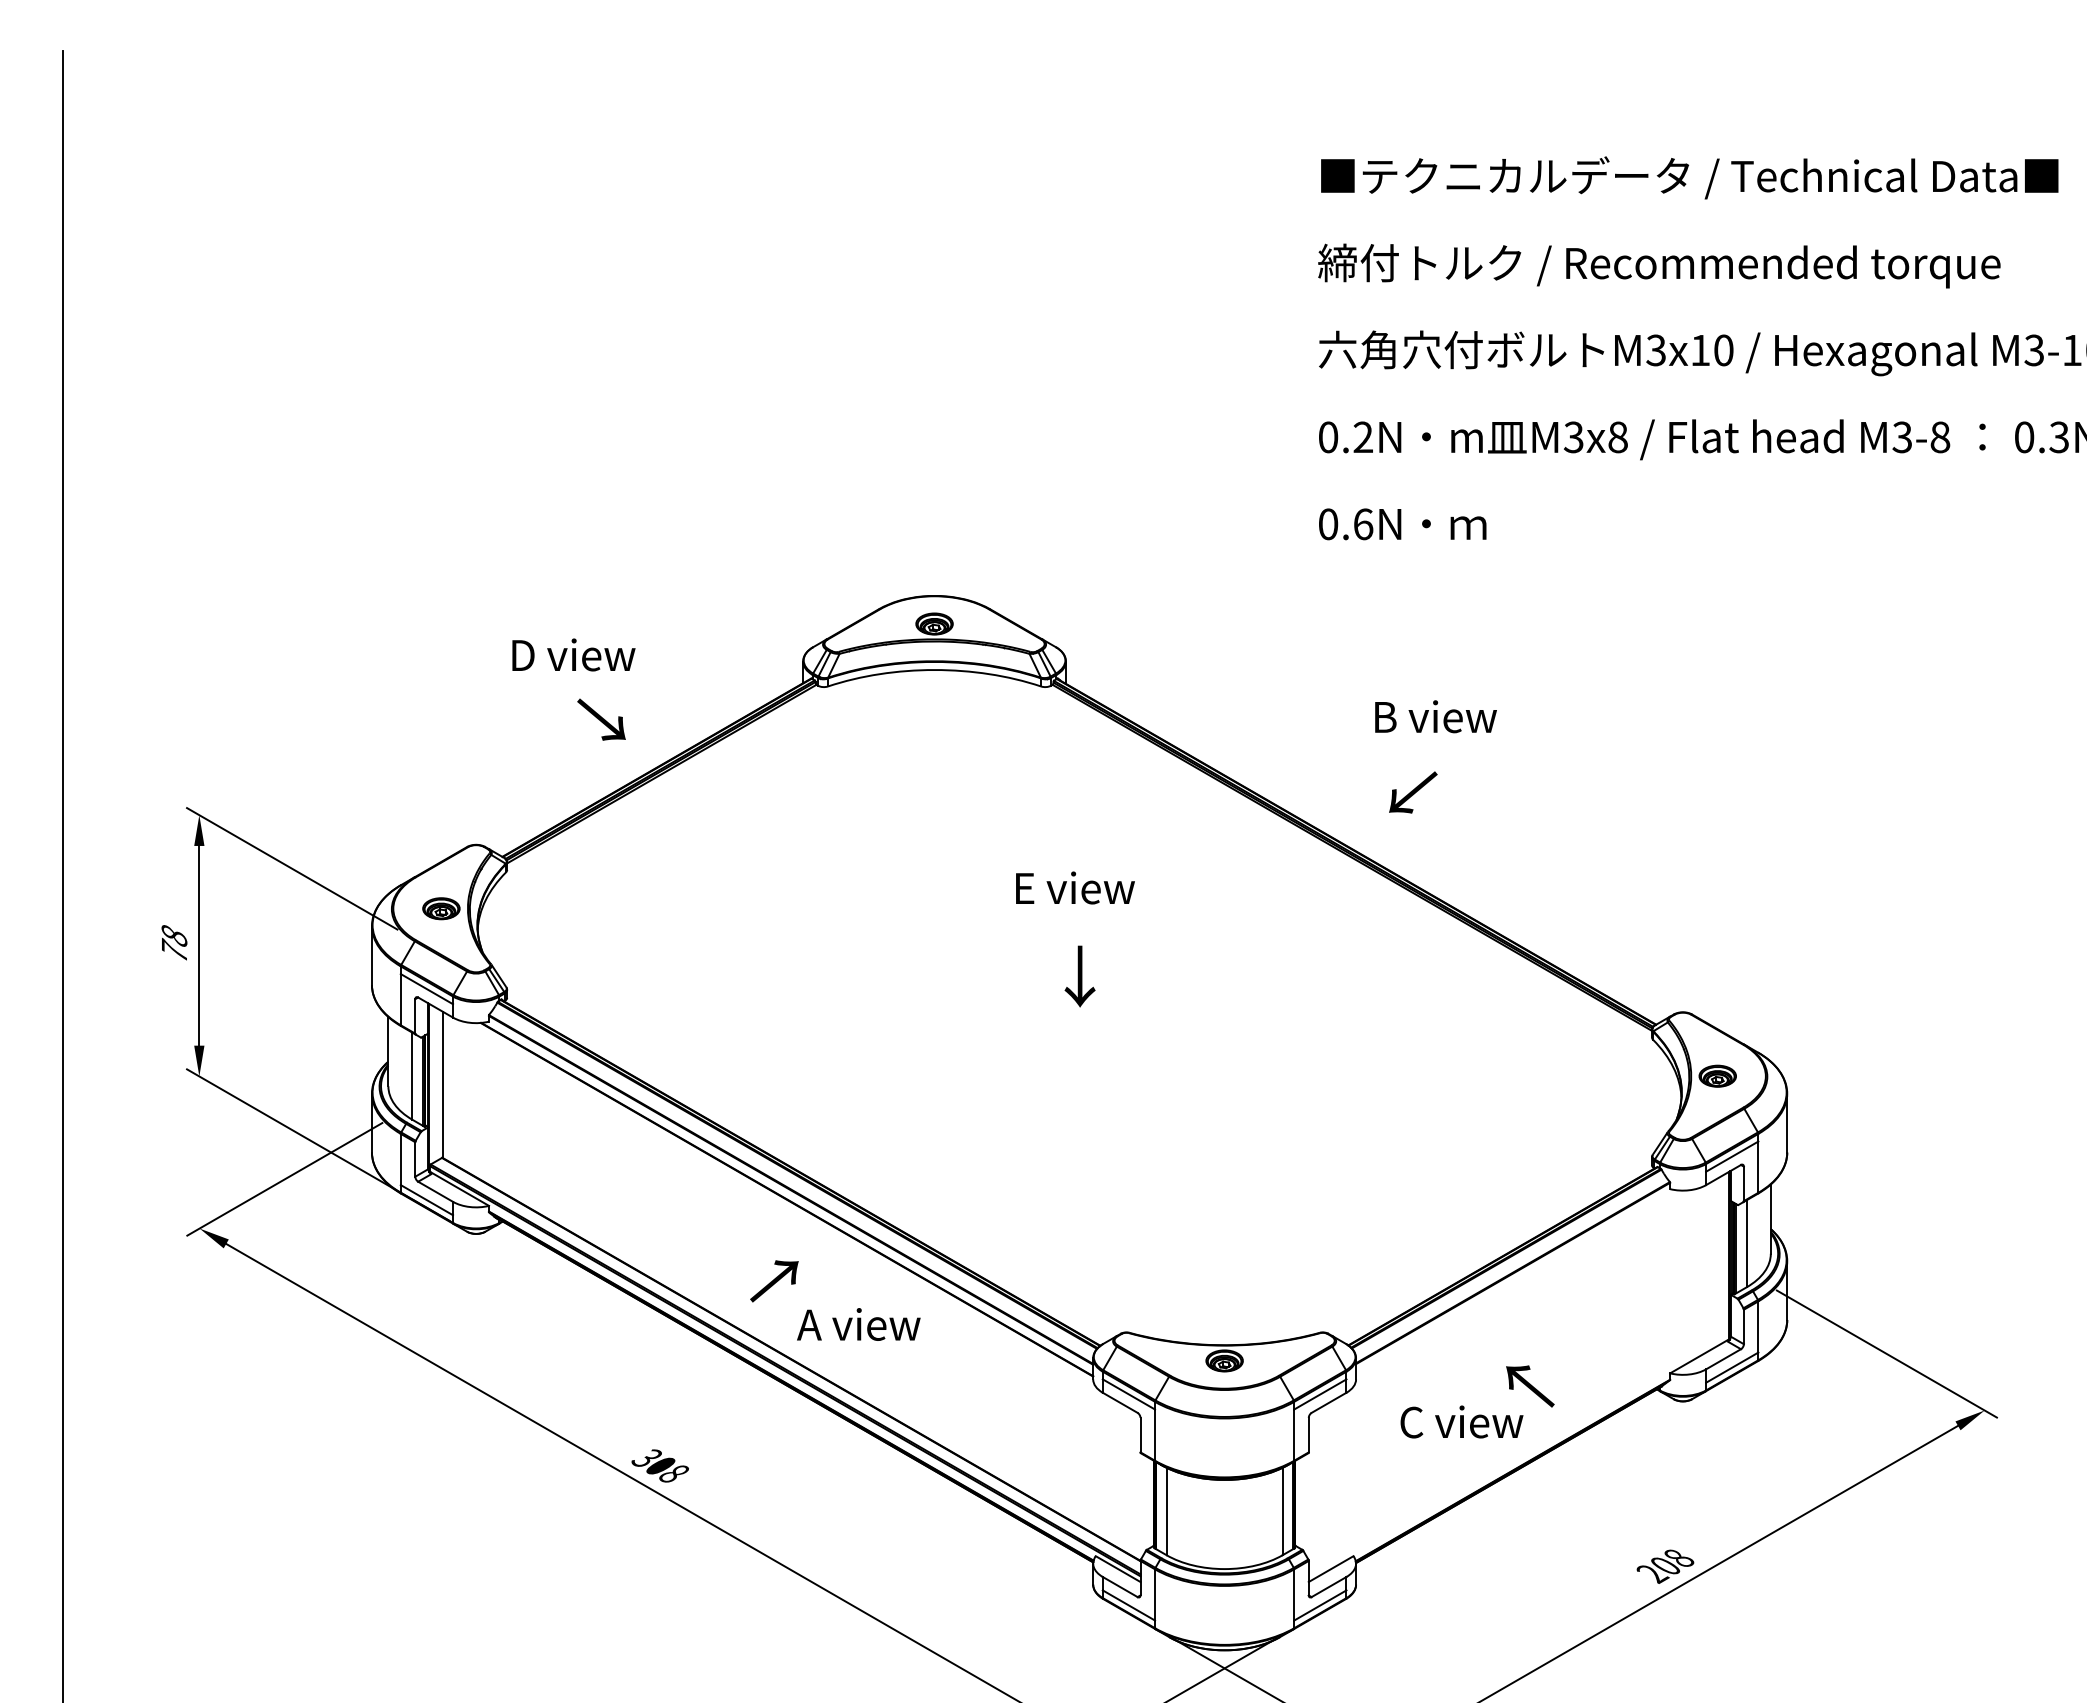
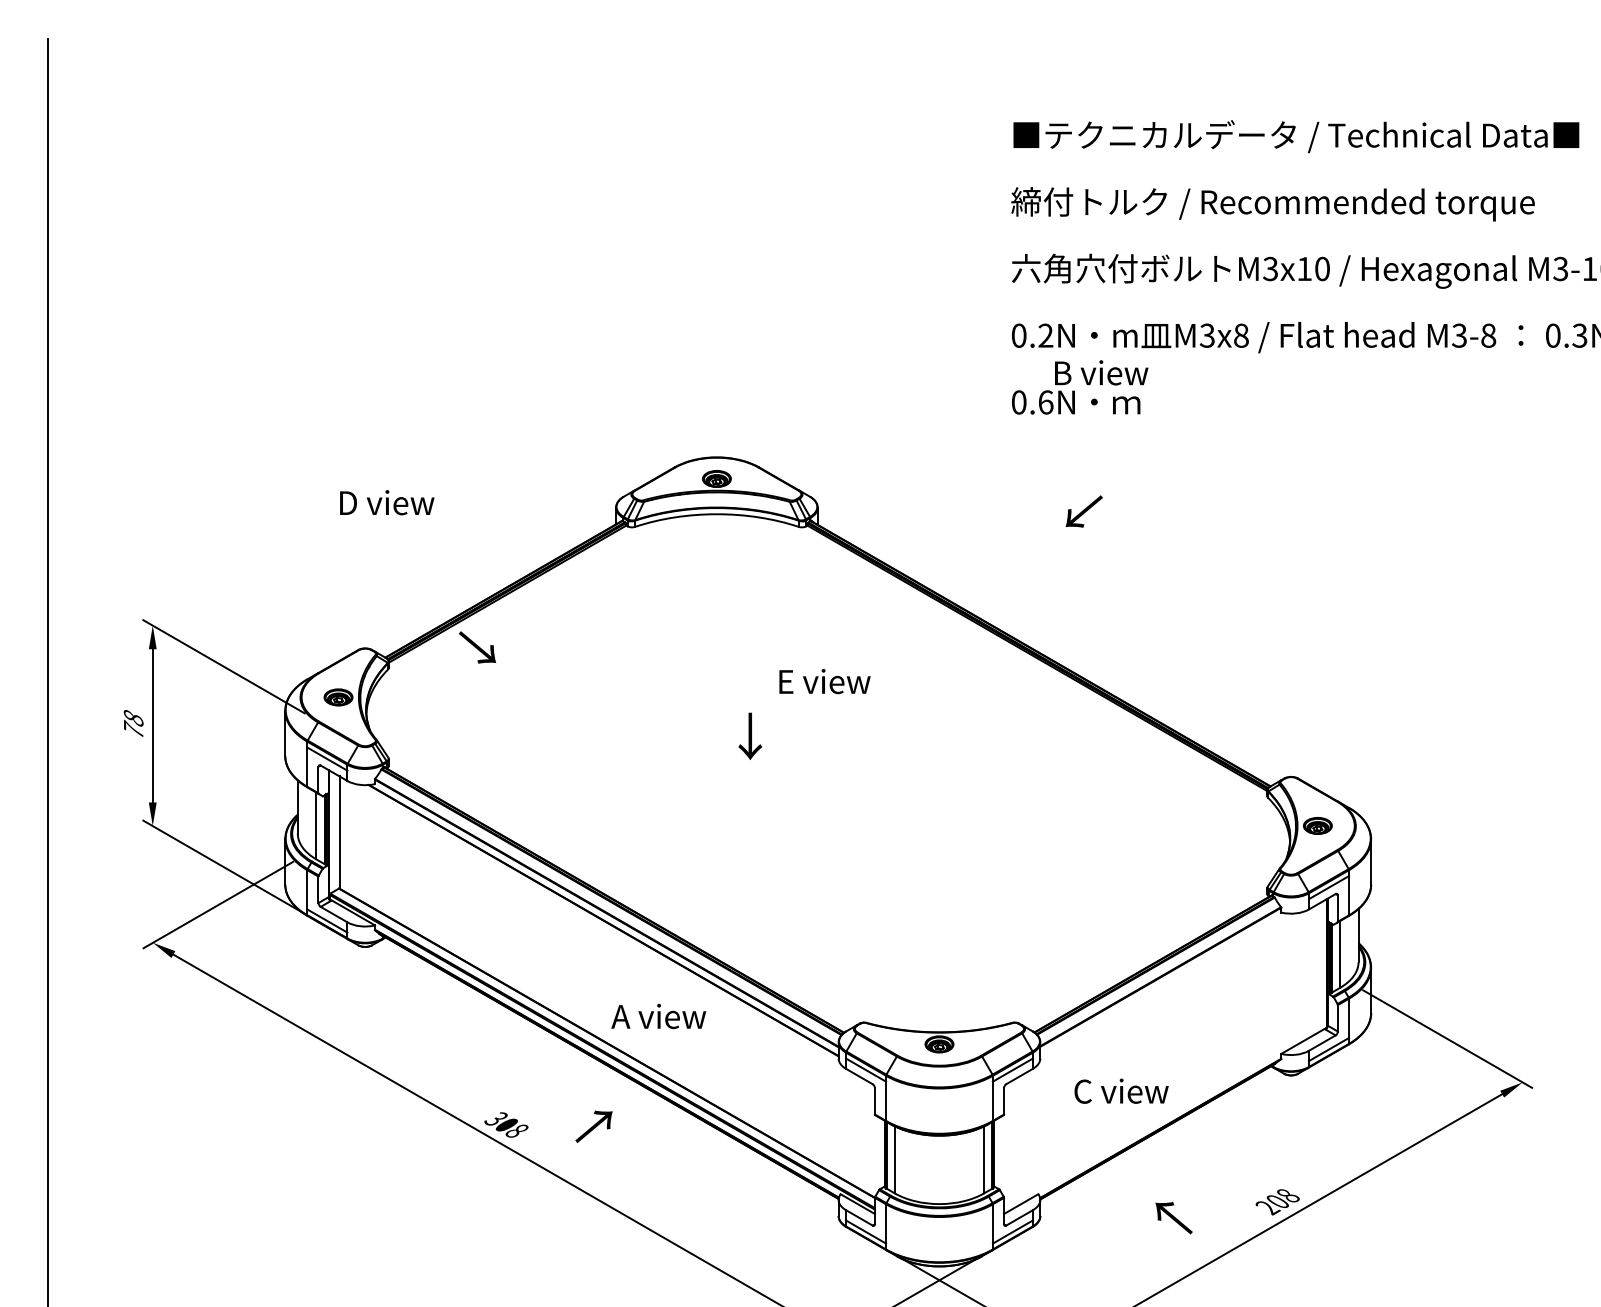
text: (573, 654) -> (386, 502), moved
text: (1435, 716) -> (1101, 372), moved
text: (601, 719) -> (477, 647), moved
text: (1413, 792) -> (1084, 511), moved
text: (1079, 976) -> (749, 736), moved
text: (774, 1281) -> (594, 1126), moved
text: (1530, 1386) -> (1174, 1218), moved

